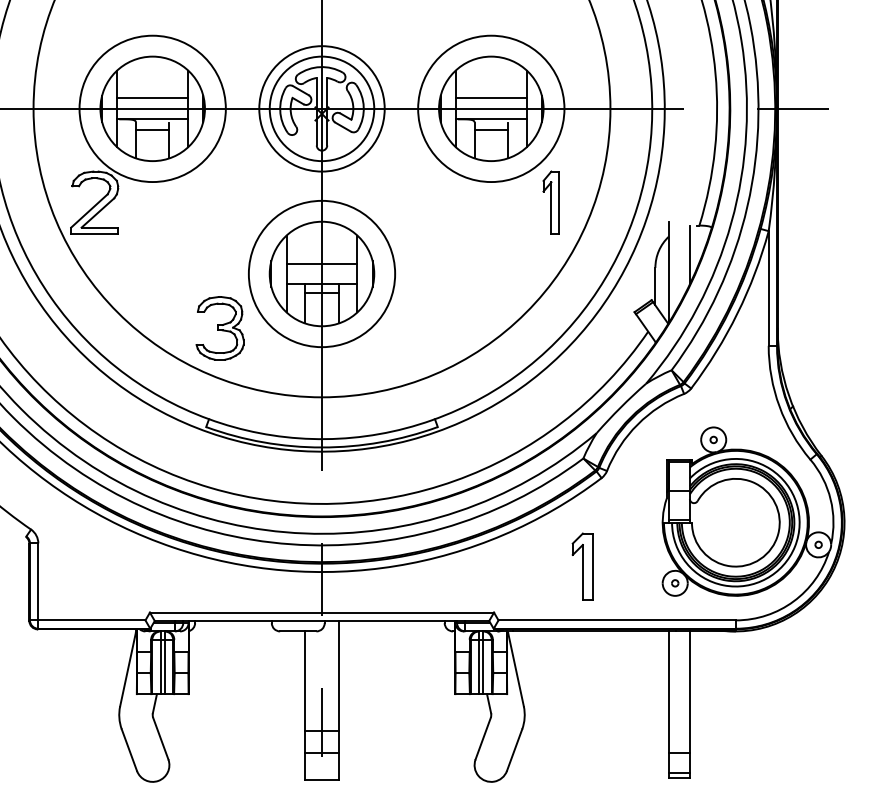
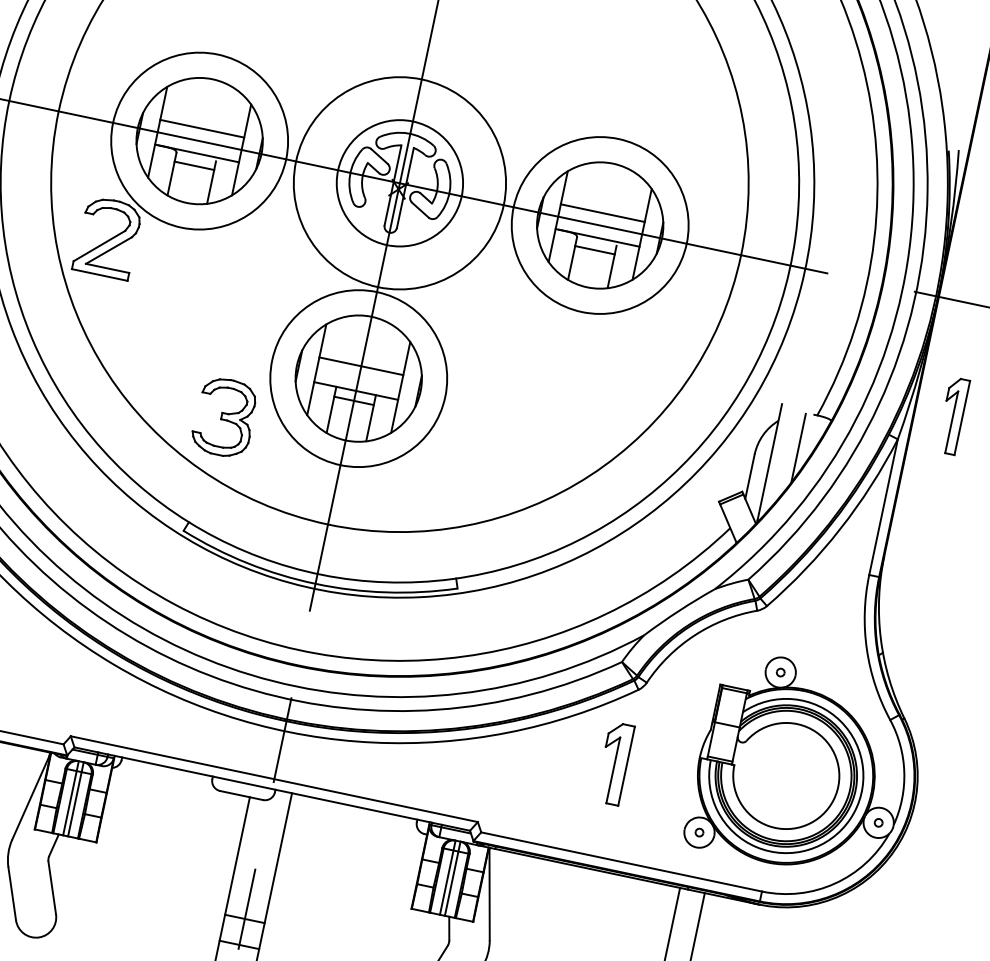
circle: (321, 108) -> (399, 182), size x1.4
part: (550, 202) -> (952, 415), moved
part: (582, 566) -> (614, 762), moved

